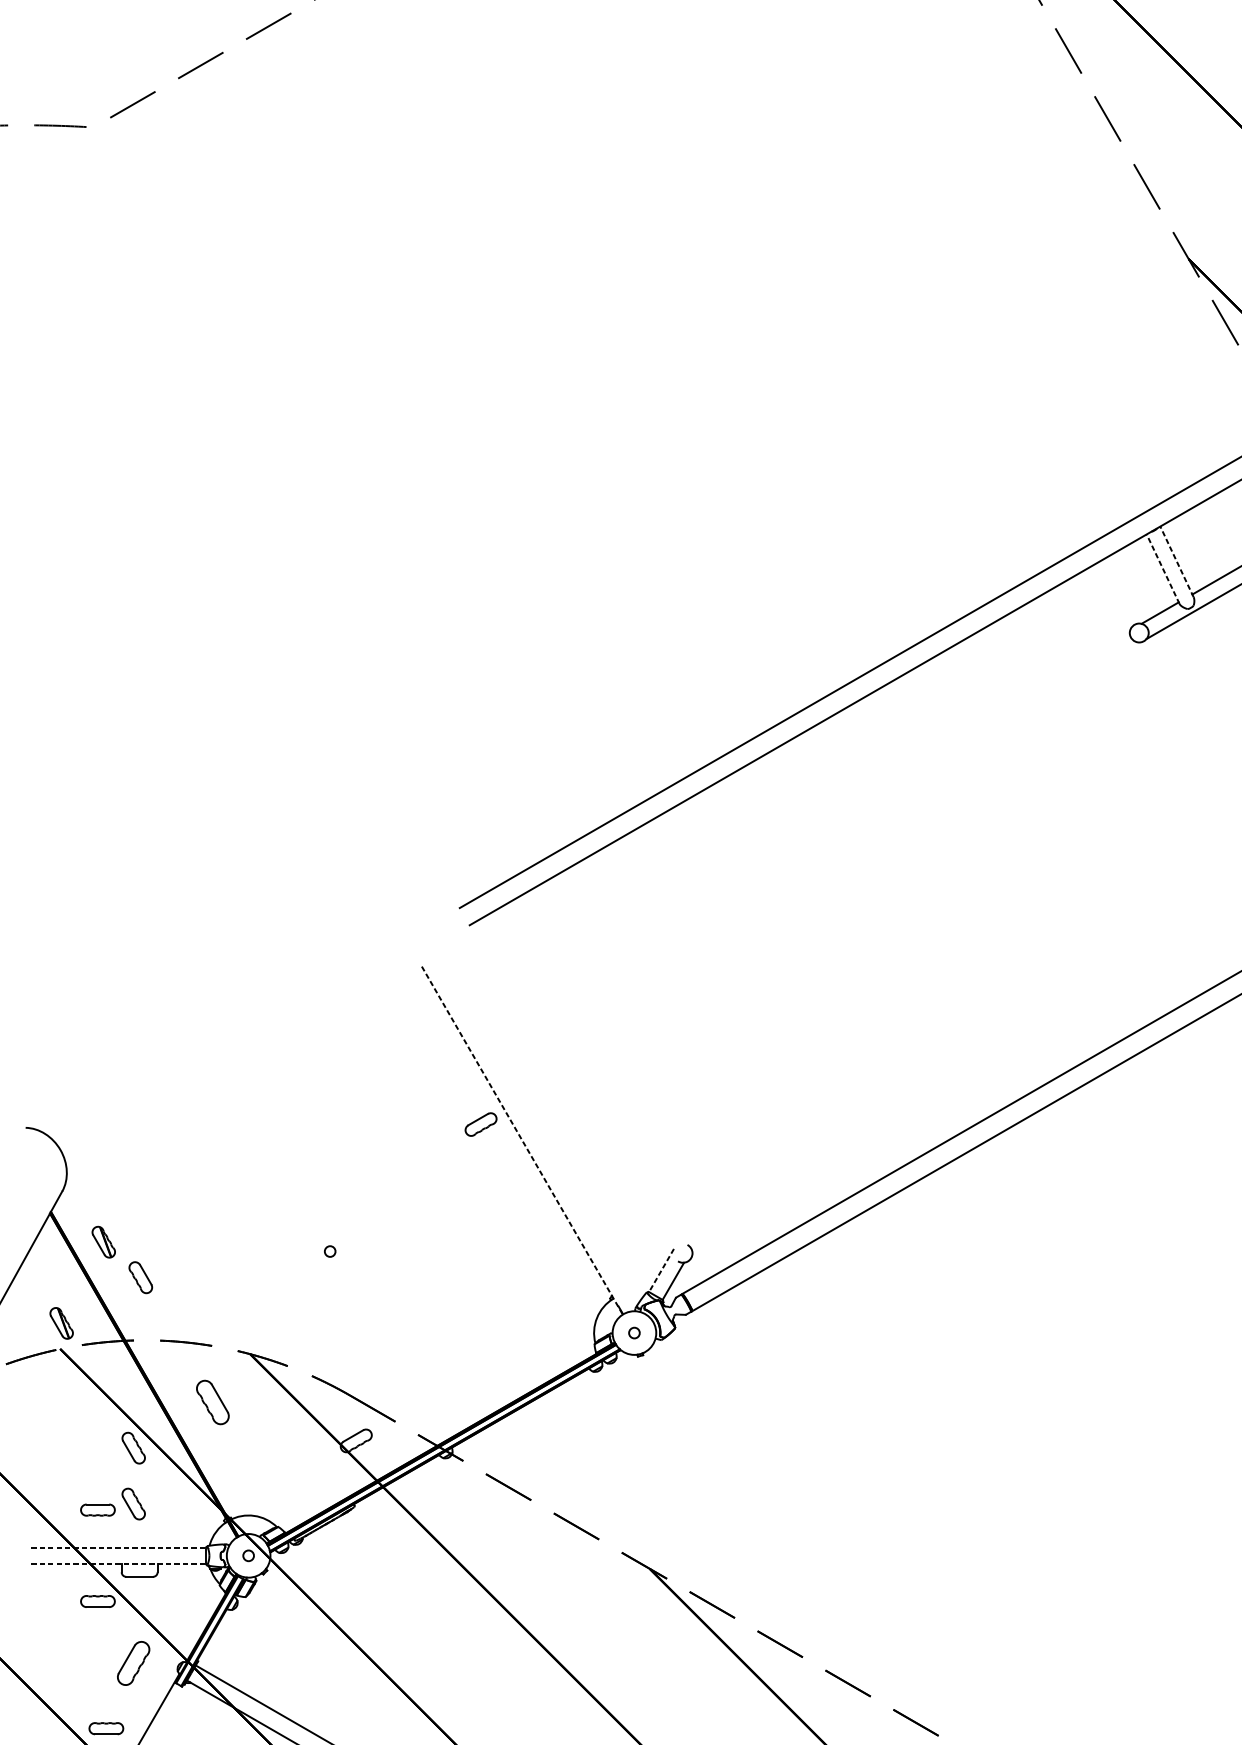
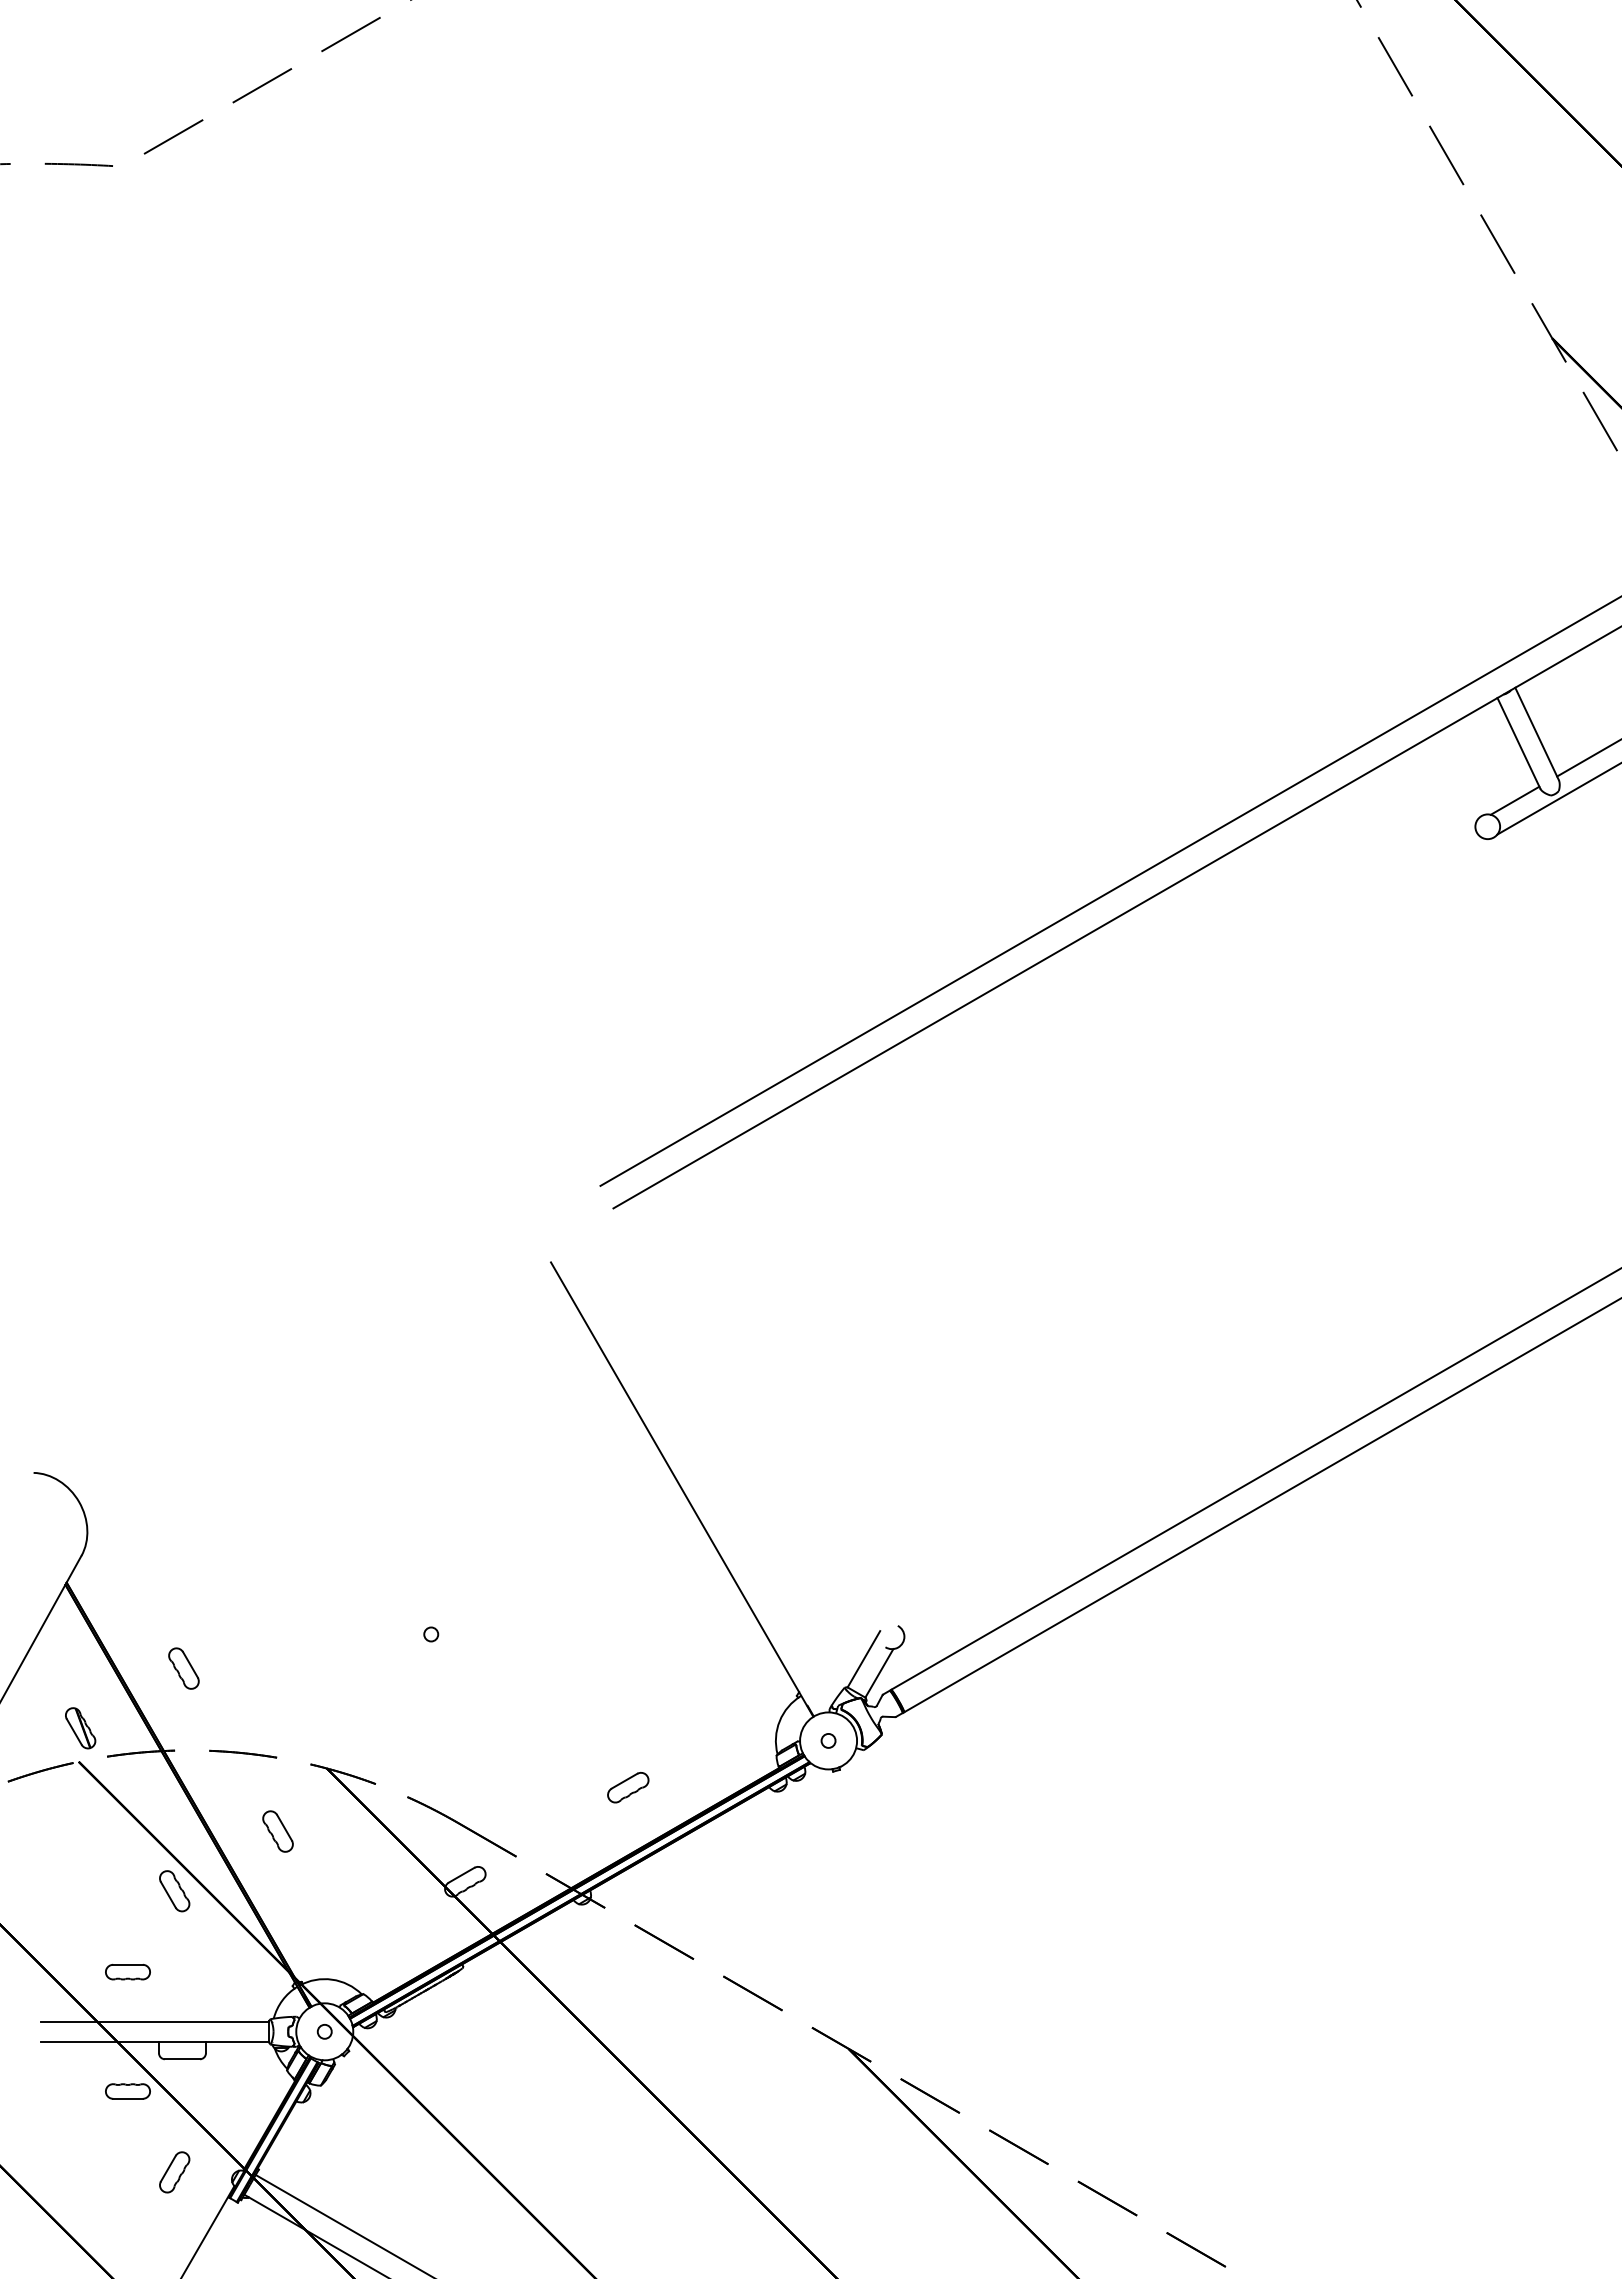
line: (1177, 561) -> (1537, 733), dashed -> solid
line: (1162, 568) -> (1518, 742), dashed -> solid
part: (481, 1124) -> (628, 1787), moved
line: (522, 1141) -> (682, 1490), dashed -> solid
part: (103, 1242) -> (135, 1622), removed
line: (661, 1270) -> (863, 1659), dashed -> solid
part: (212, 1402) -> (277, 1831), size x0.71
part: (133, 1504) -> (174, 1964), removed
line: (118, 1547) -> (154, 2021), dashed -> solid
line: (118, 1564) -> (154, 2042), dashed -> solid
part: (133, 1663) -> (174, 2172), size x0.71
part: (105, 1728) -> (138, 2257), removed

